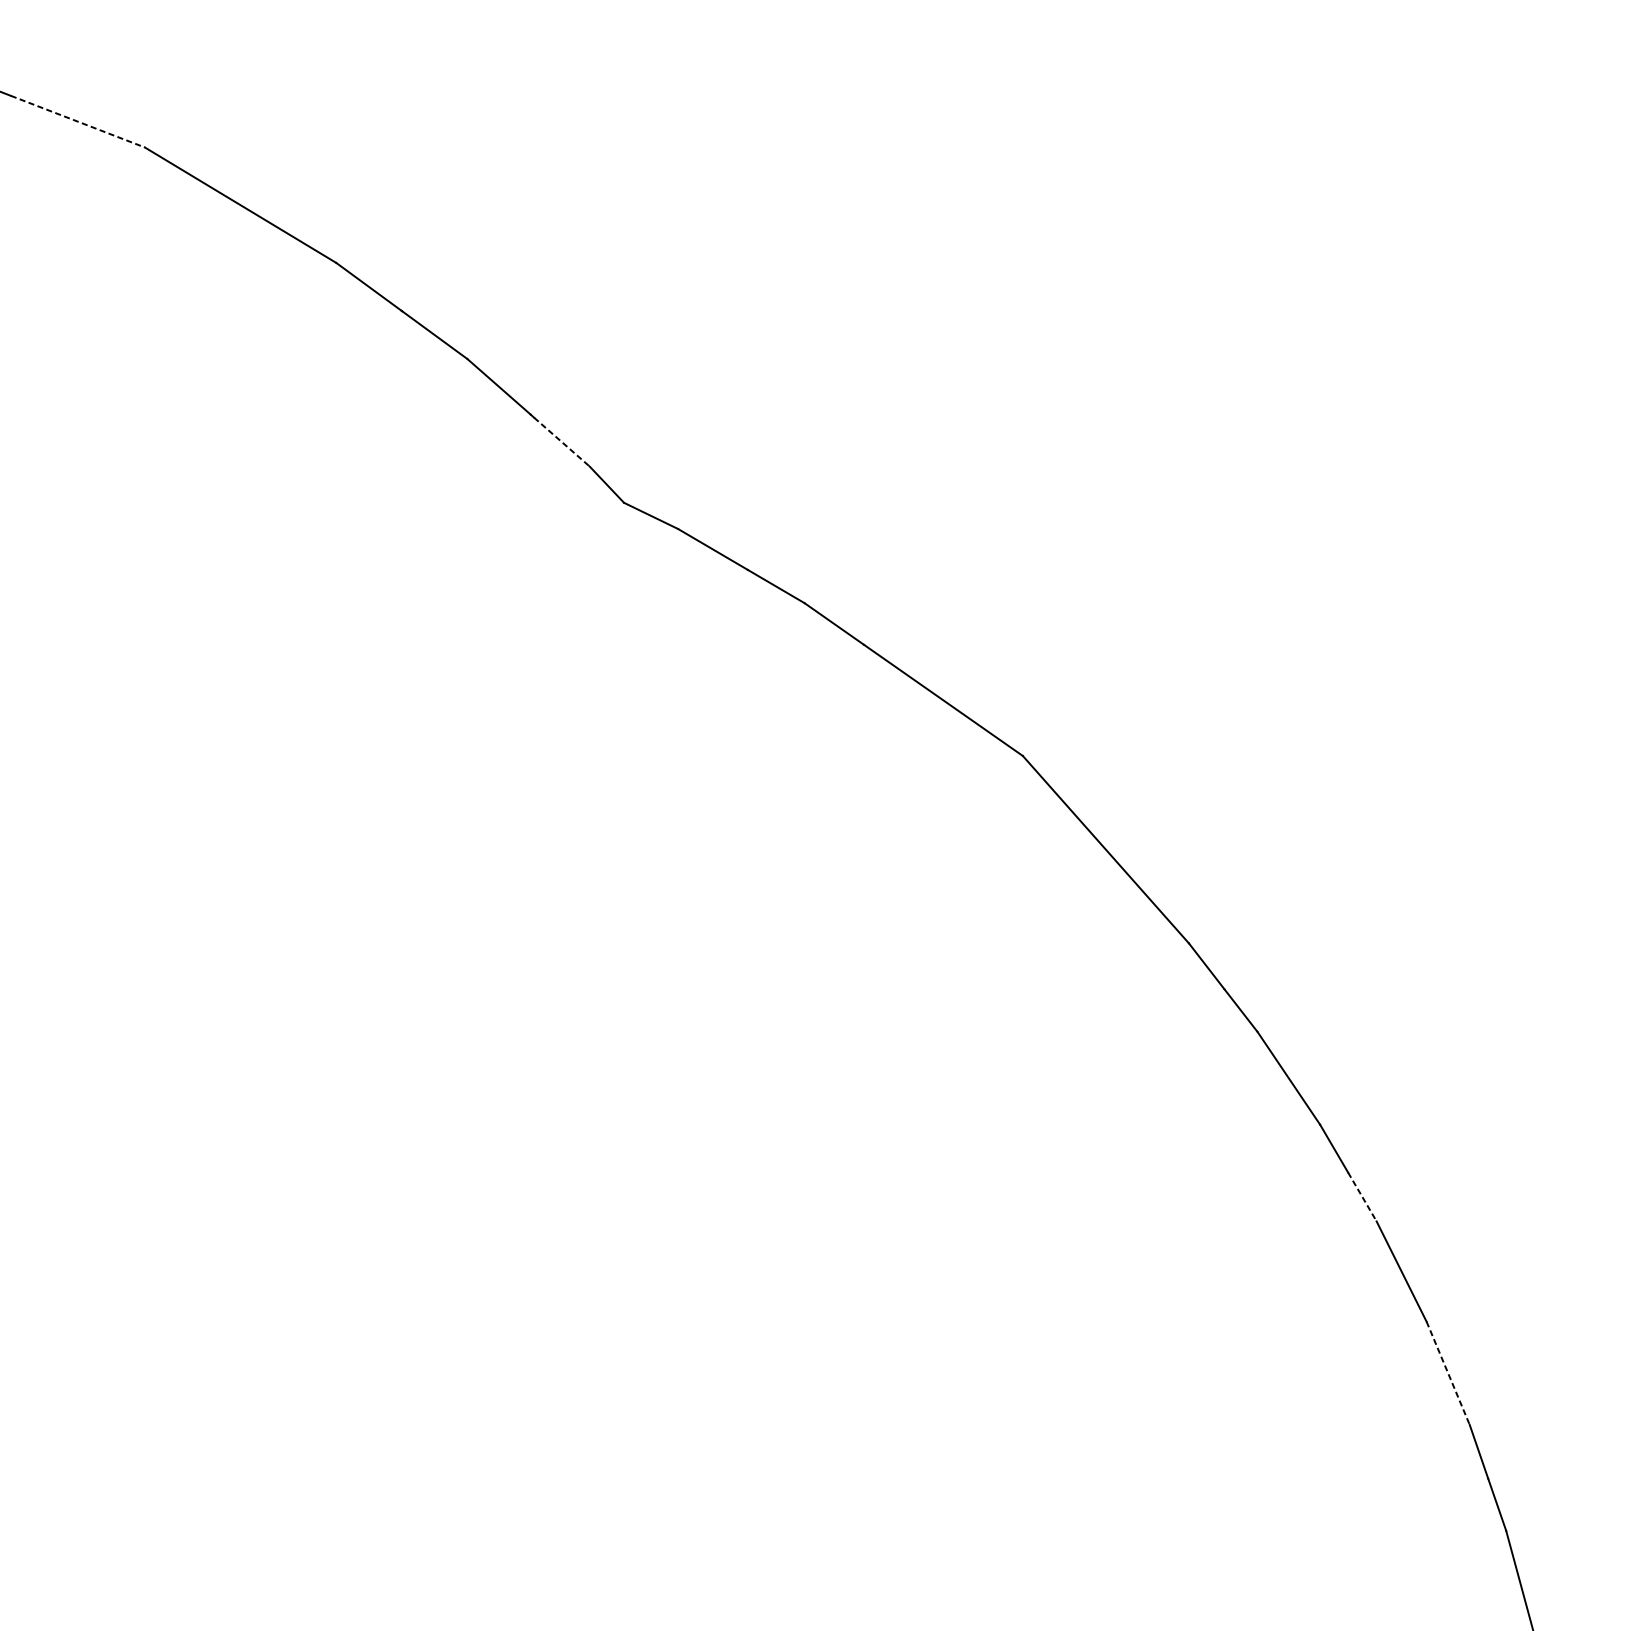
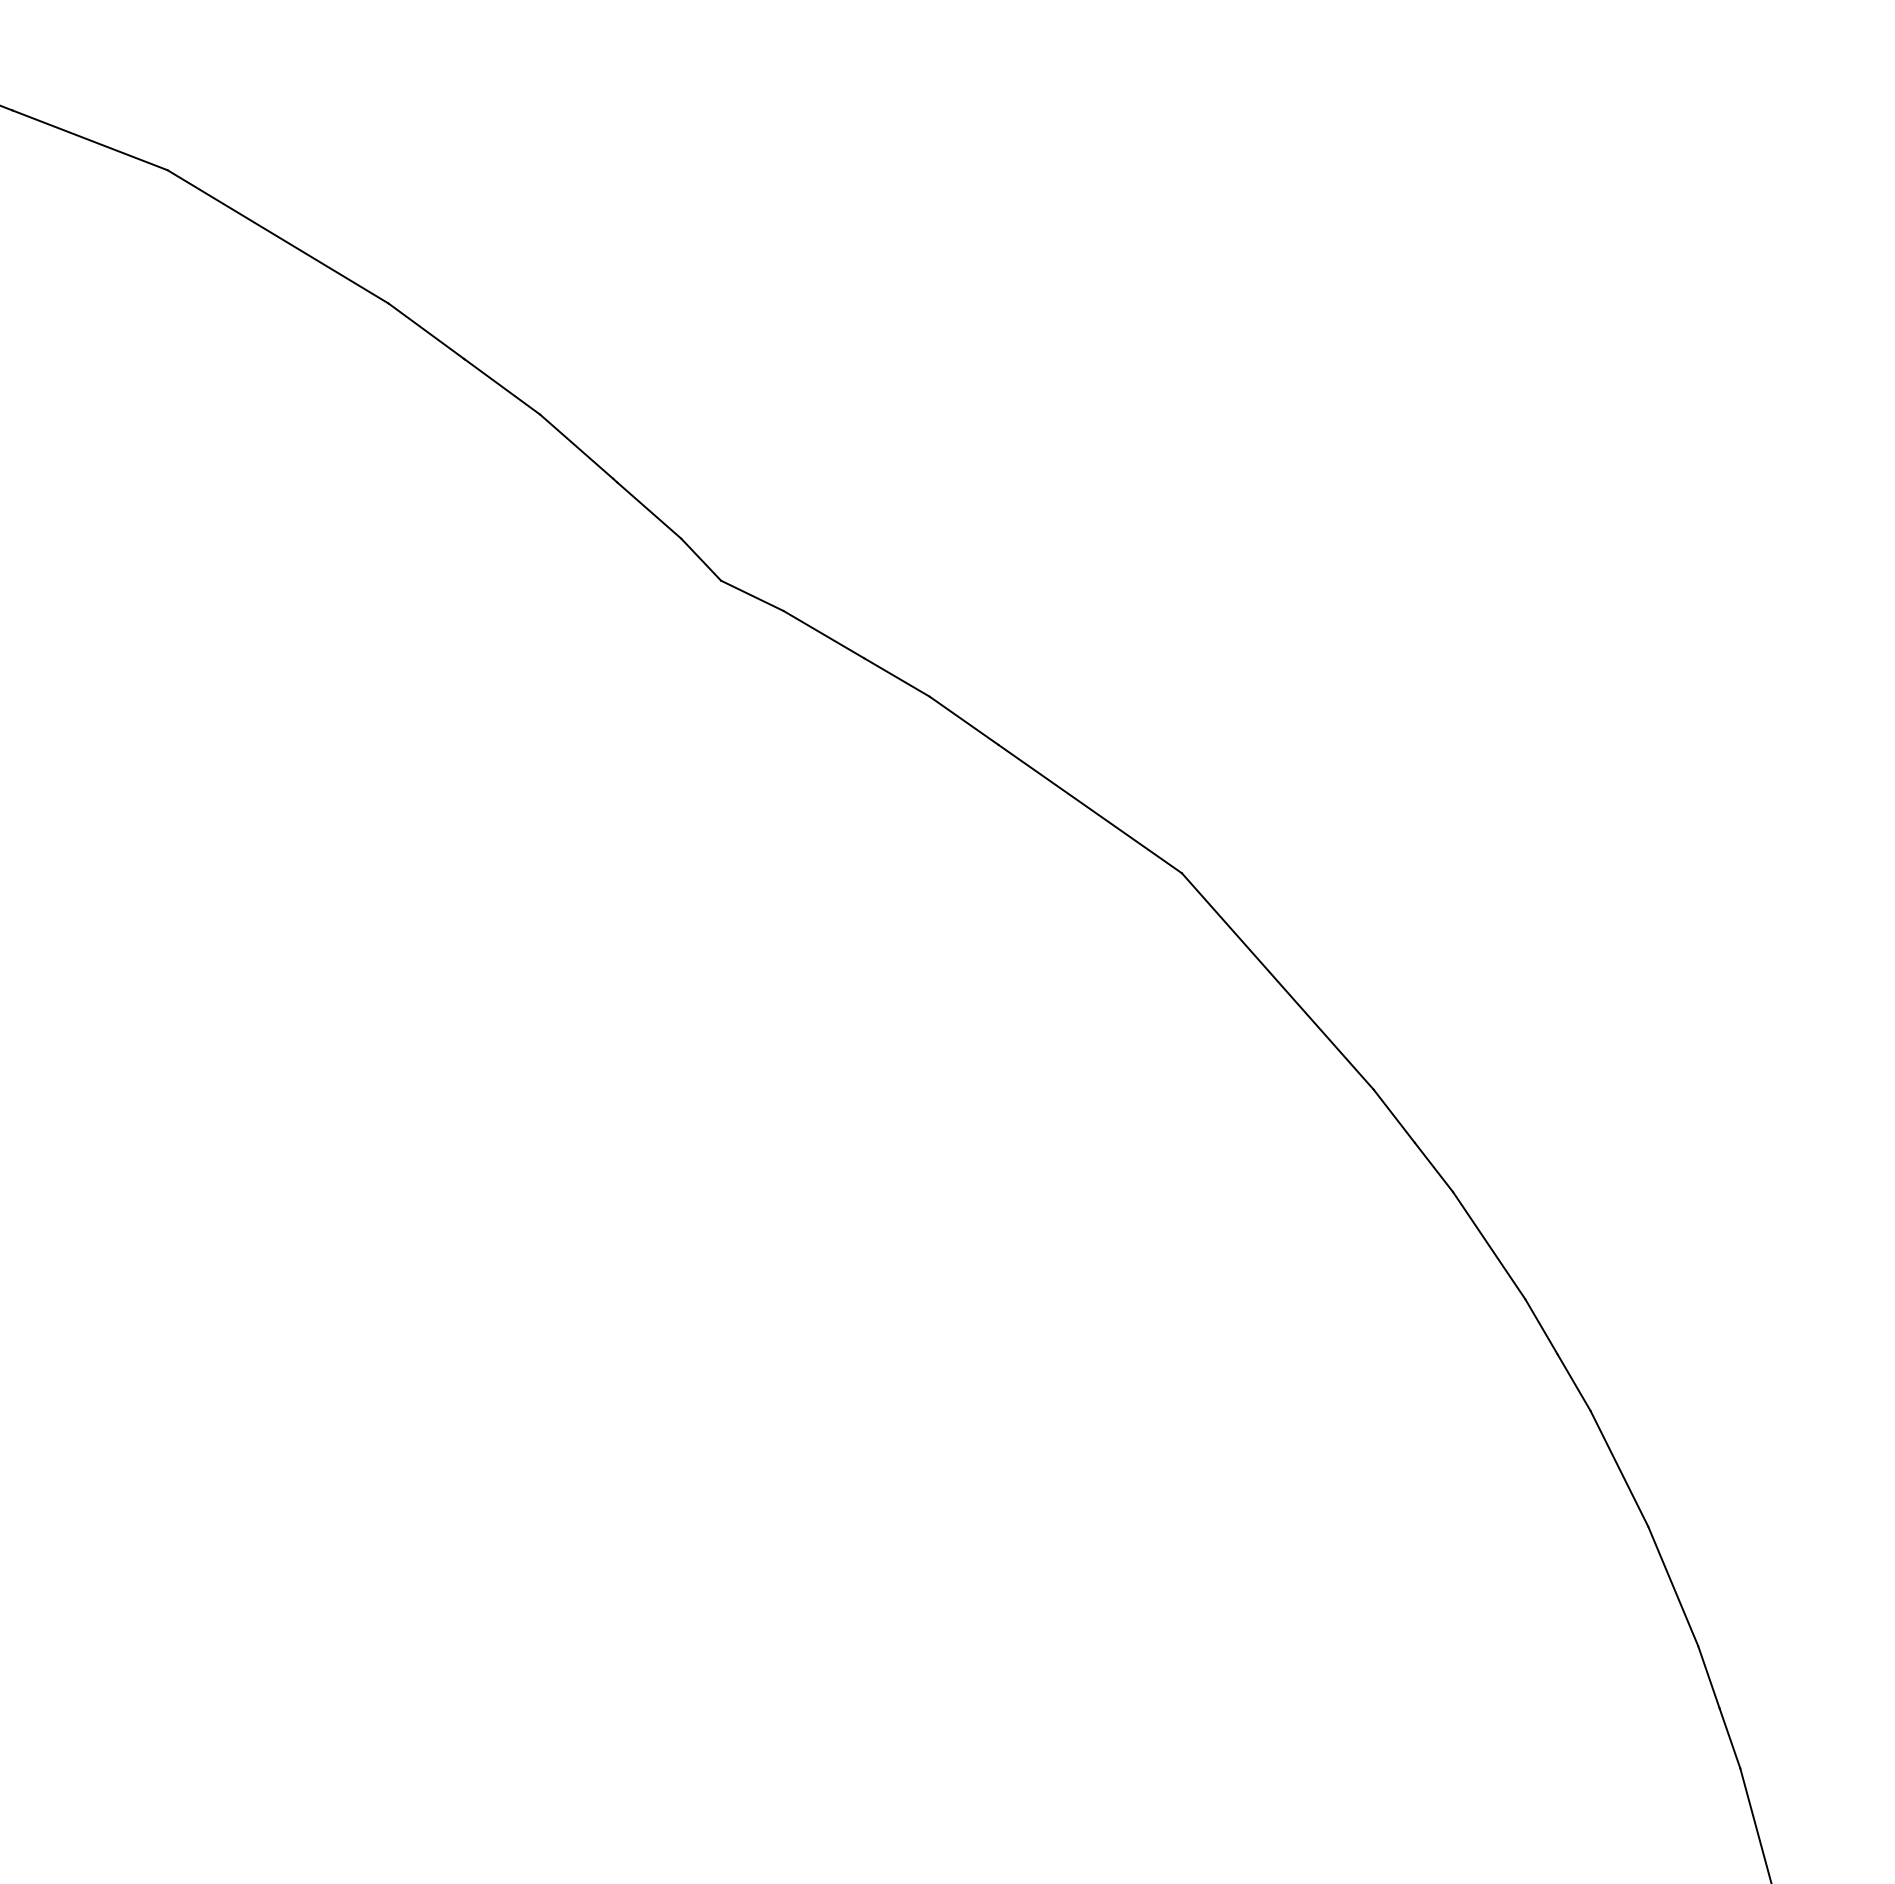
line: (78, 121) -> (90, 140), dashed -> solid
line: (562, 442) -> (649, 510), dashed -> solid
line: (1362, 1196) -> (1574, 1382), dashed -> solid
line: (1448, 1373) -> (1673, 1586), dashed -> solid

